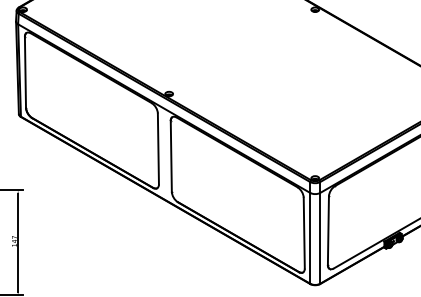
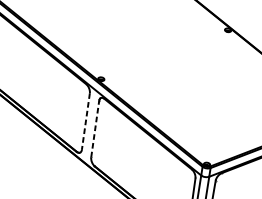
line: (158, 149) -> (85, 122), solid -> dashed
line: (171, 155) -> (95, 128), solid -> dashed

